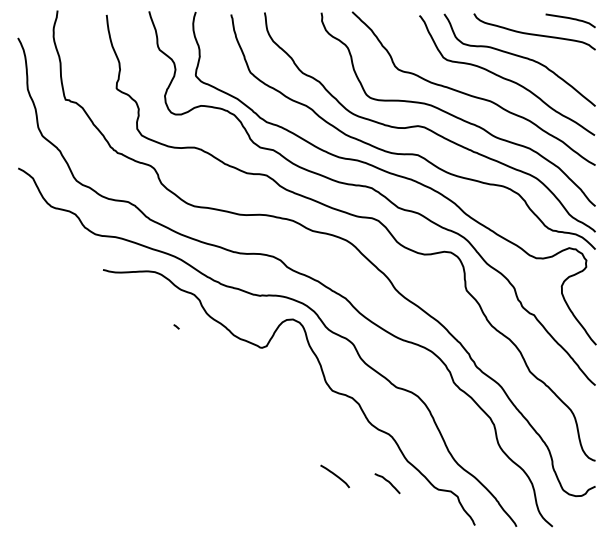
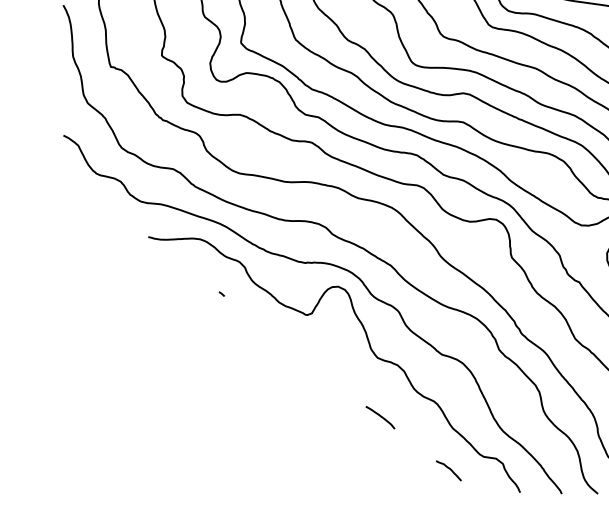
curve: (334, 475) -> (379, 416), moved
curve: (388, 482) -> (449, 469), moved

